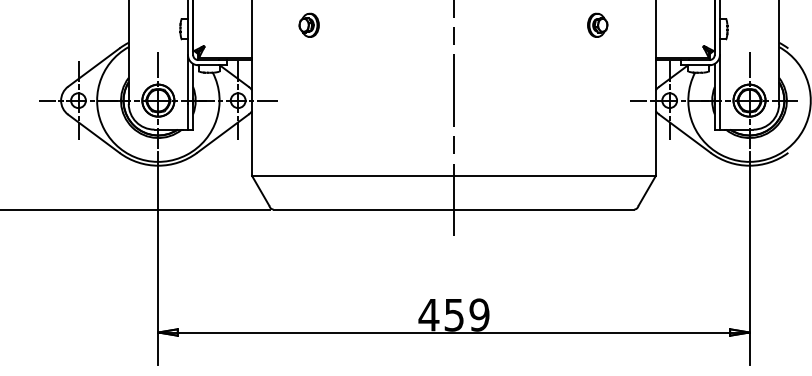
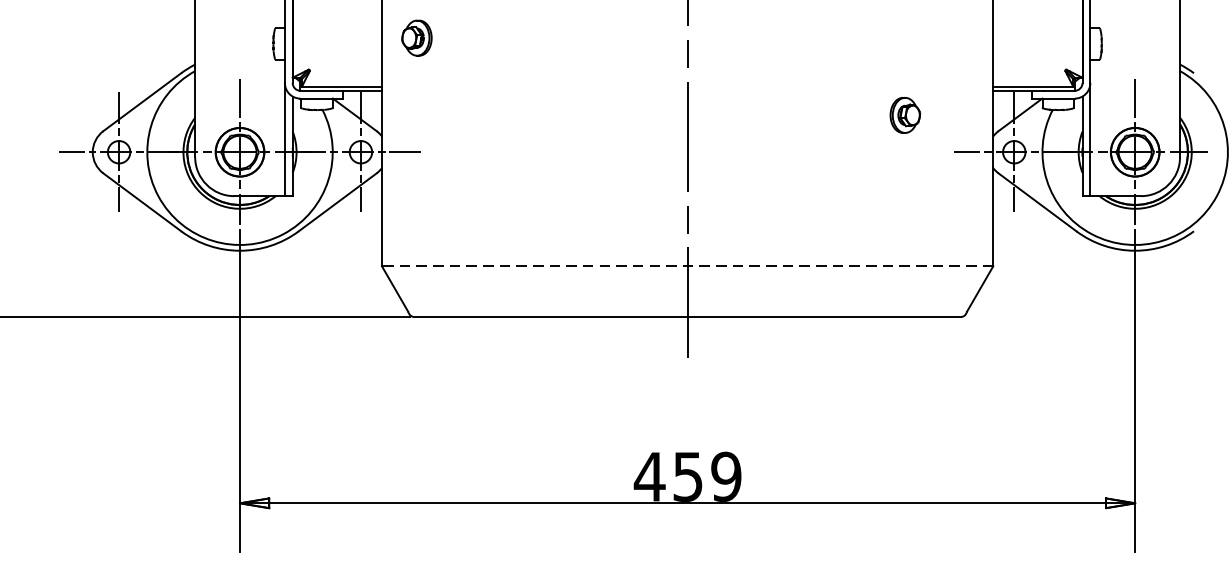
part: (308, 24) -> (415, 36), moved
part: (597, 24) -> (904, 114), moved
line: (453, 176) -> (686, 267), solid -> dashed

